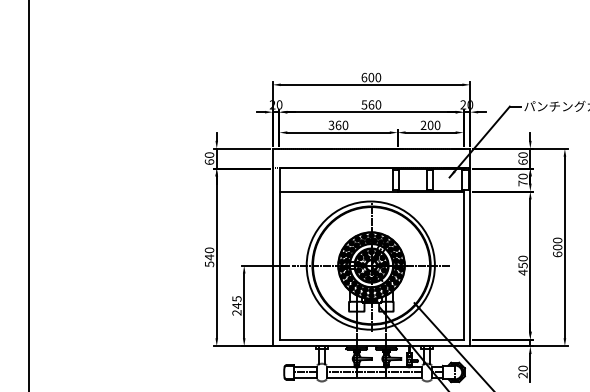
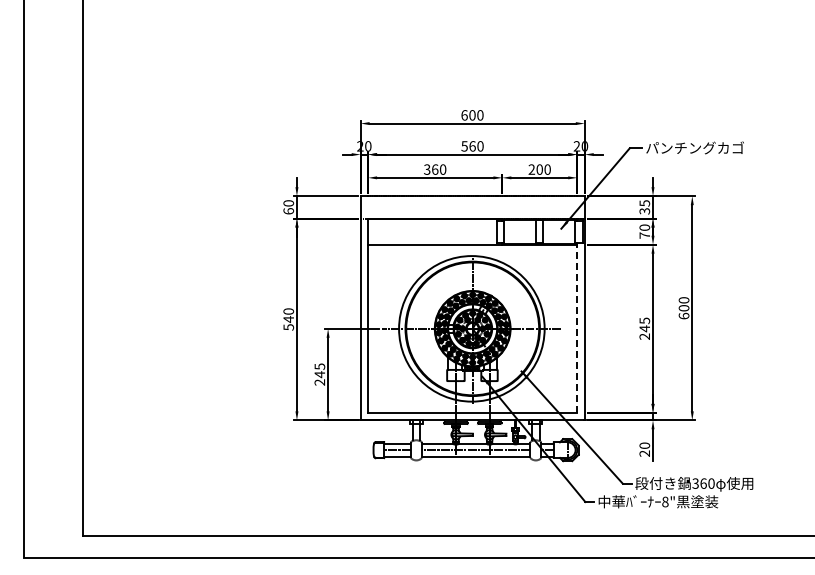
text: (522, 158) -> (644, 207), 60 -> 35
text: (522, 265) -> (644, 328), 450 -> 245
line: (463, 266) -> (577, 329), solid -> dashed

